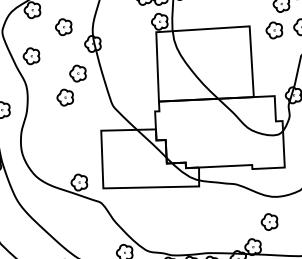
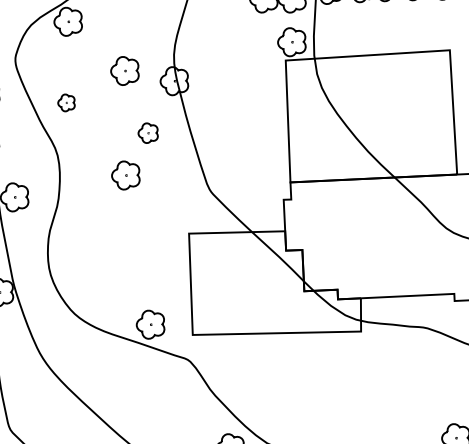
part: (63, 27) -> (124, 71), moved
part: (31, 56) -> (66, 103), size x0.6
part: (77, 73) -> (147, 133), size x0.7

